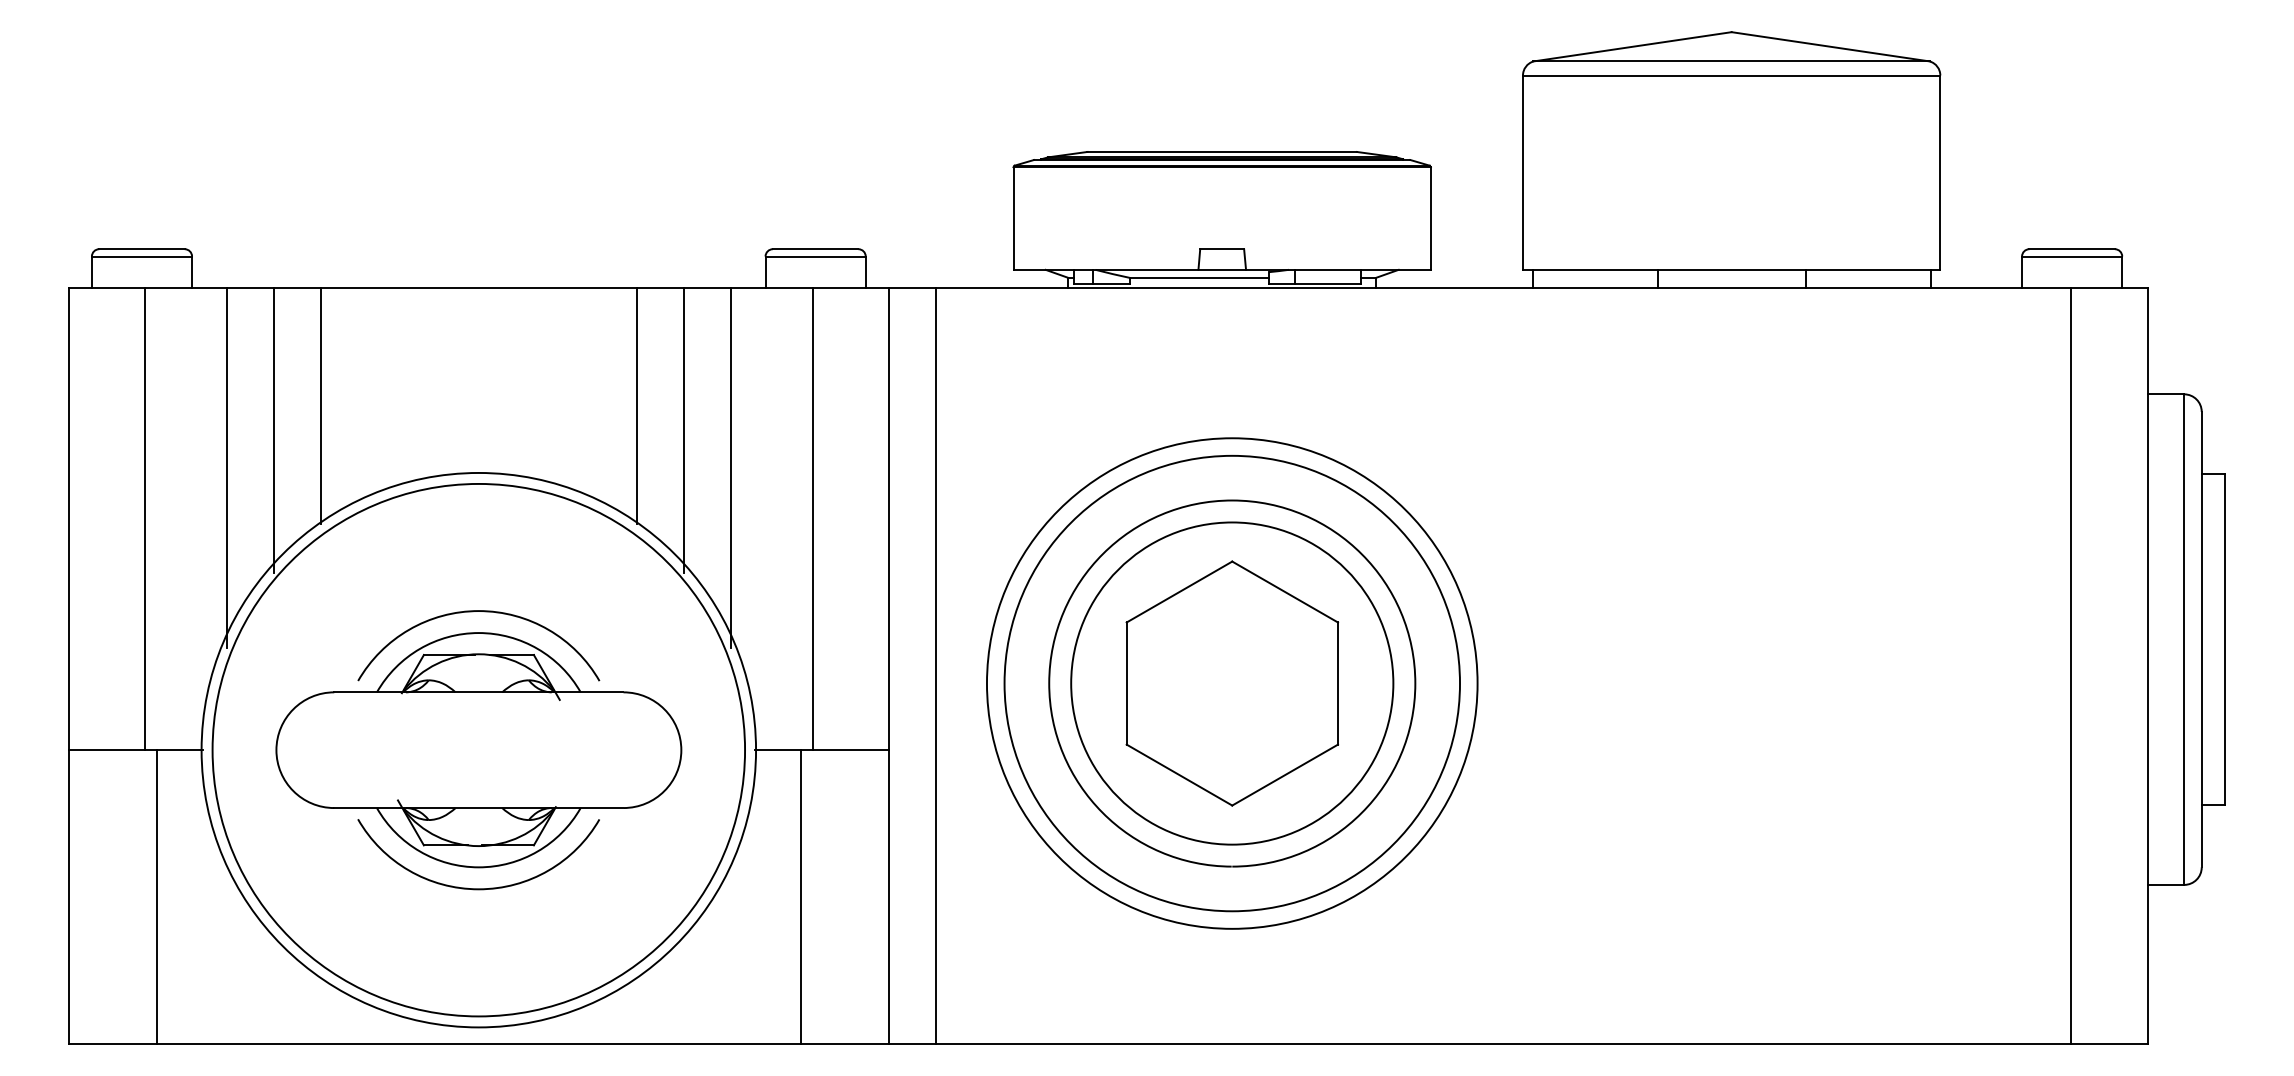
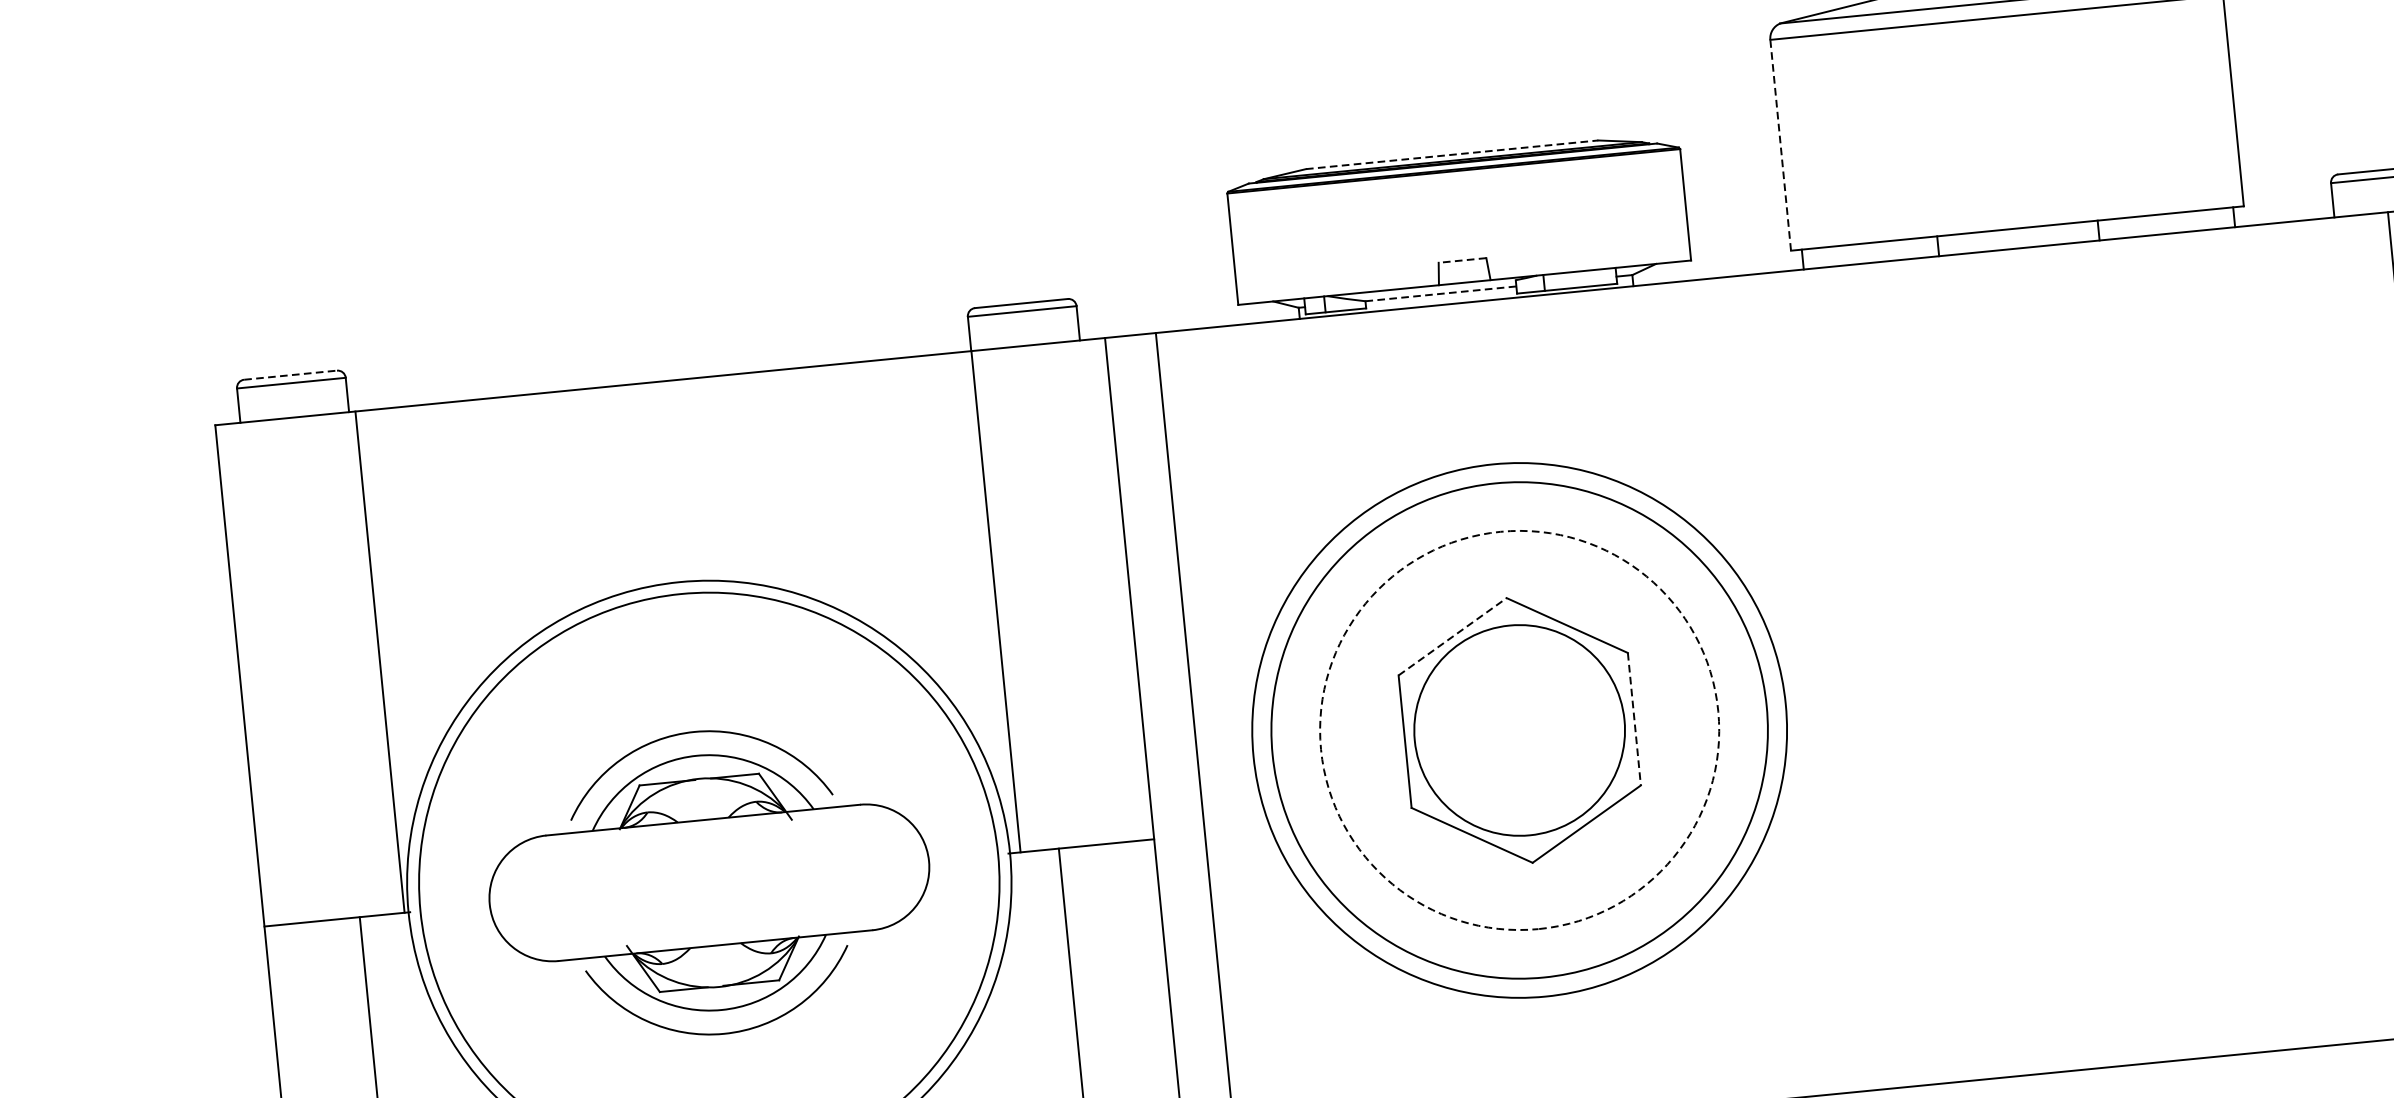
line: (1222, 151) -> (1452, 154), solid -> dashed
line: (1522, 172) -> (1780, 145), solid -> dashed
line: (142, 249) -> (291, 375), solid -> dashed
line: (1222, 249) -> (1462, 260), solid -> dashed
line: (1199, 277) -> (1440, 293), solid -> dashed
line: (320, 405) -> (500, 525), removed
line: (636, 405) -> (843, 492), removed
line: (273, 430) -> (452, 557), removed
line: (683, 430) -> (897, 514), removed
line: (226, 467) -> (405, 603), removed
line: (730, 467) -> (952, 549), removed
arc: (1232, 500) -> (1500, 531), solid -> dashed
line: (144, 519) -> (379, 662), moved
line: (812, 519) -> (995, 602), moved
line: (1179, 592) -> (1452, 637), solid -> dashed
circle: (1232, 683) -> (1519, 730), size x0.6
line: (1338, 684) -> (1635, 720), solid -> dashed

